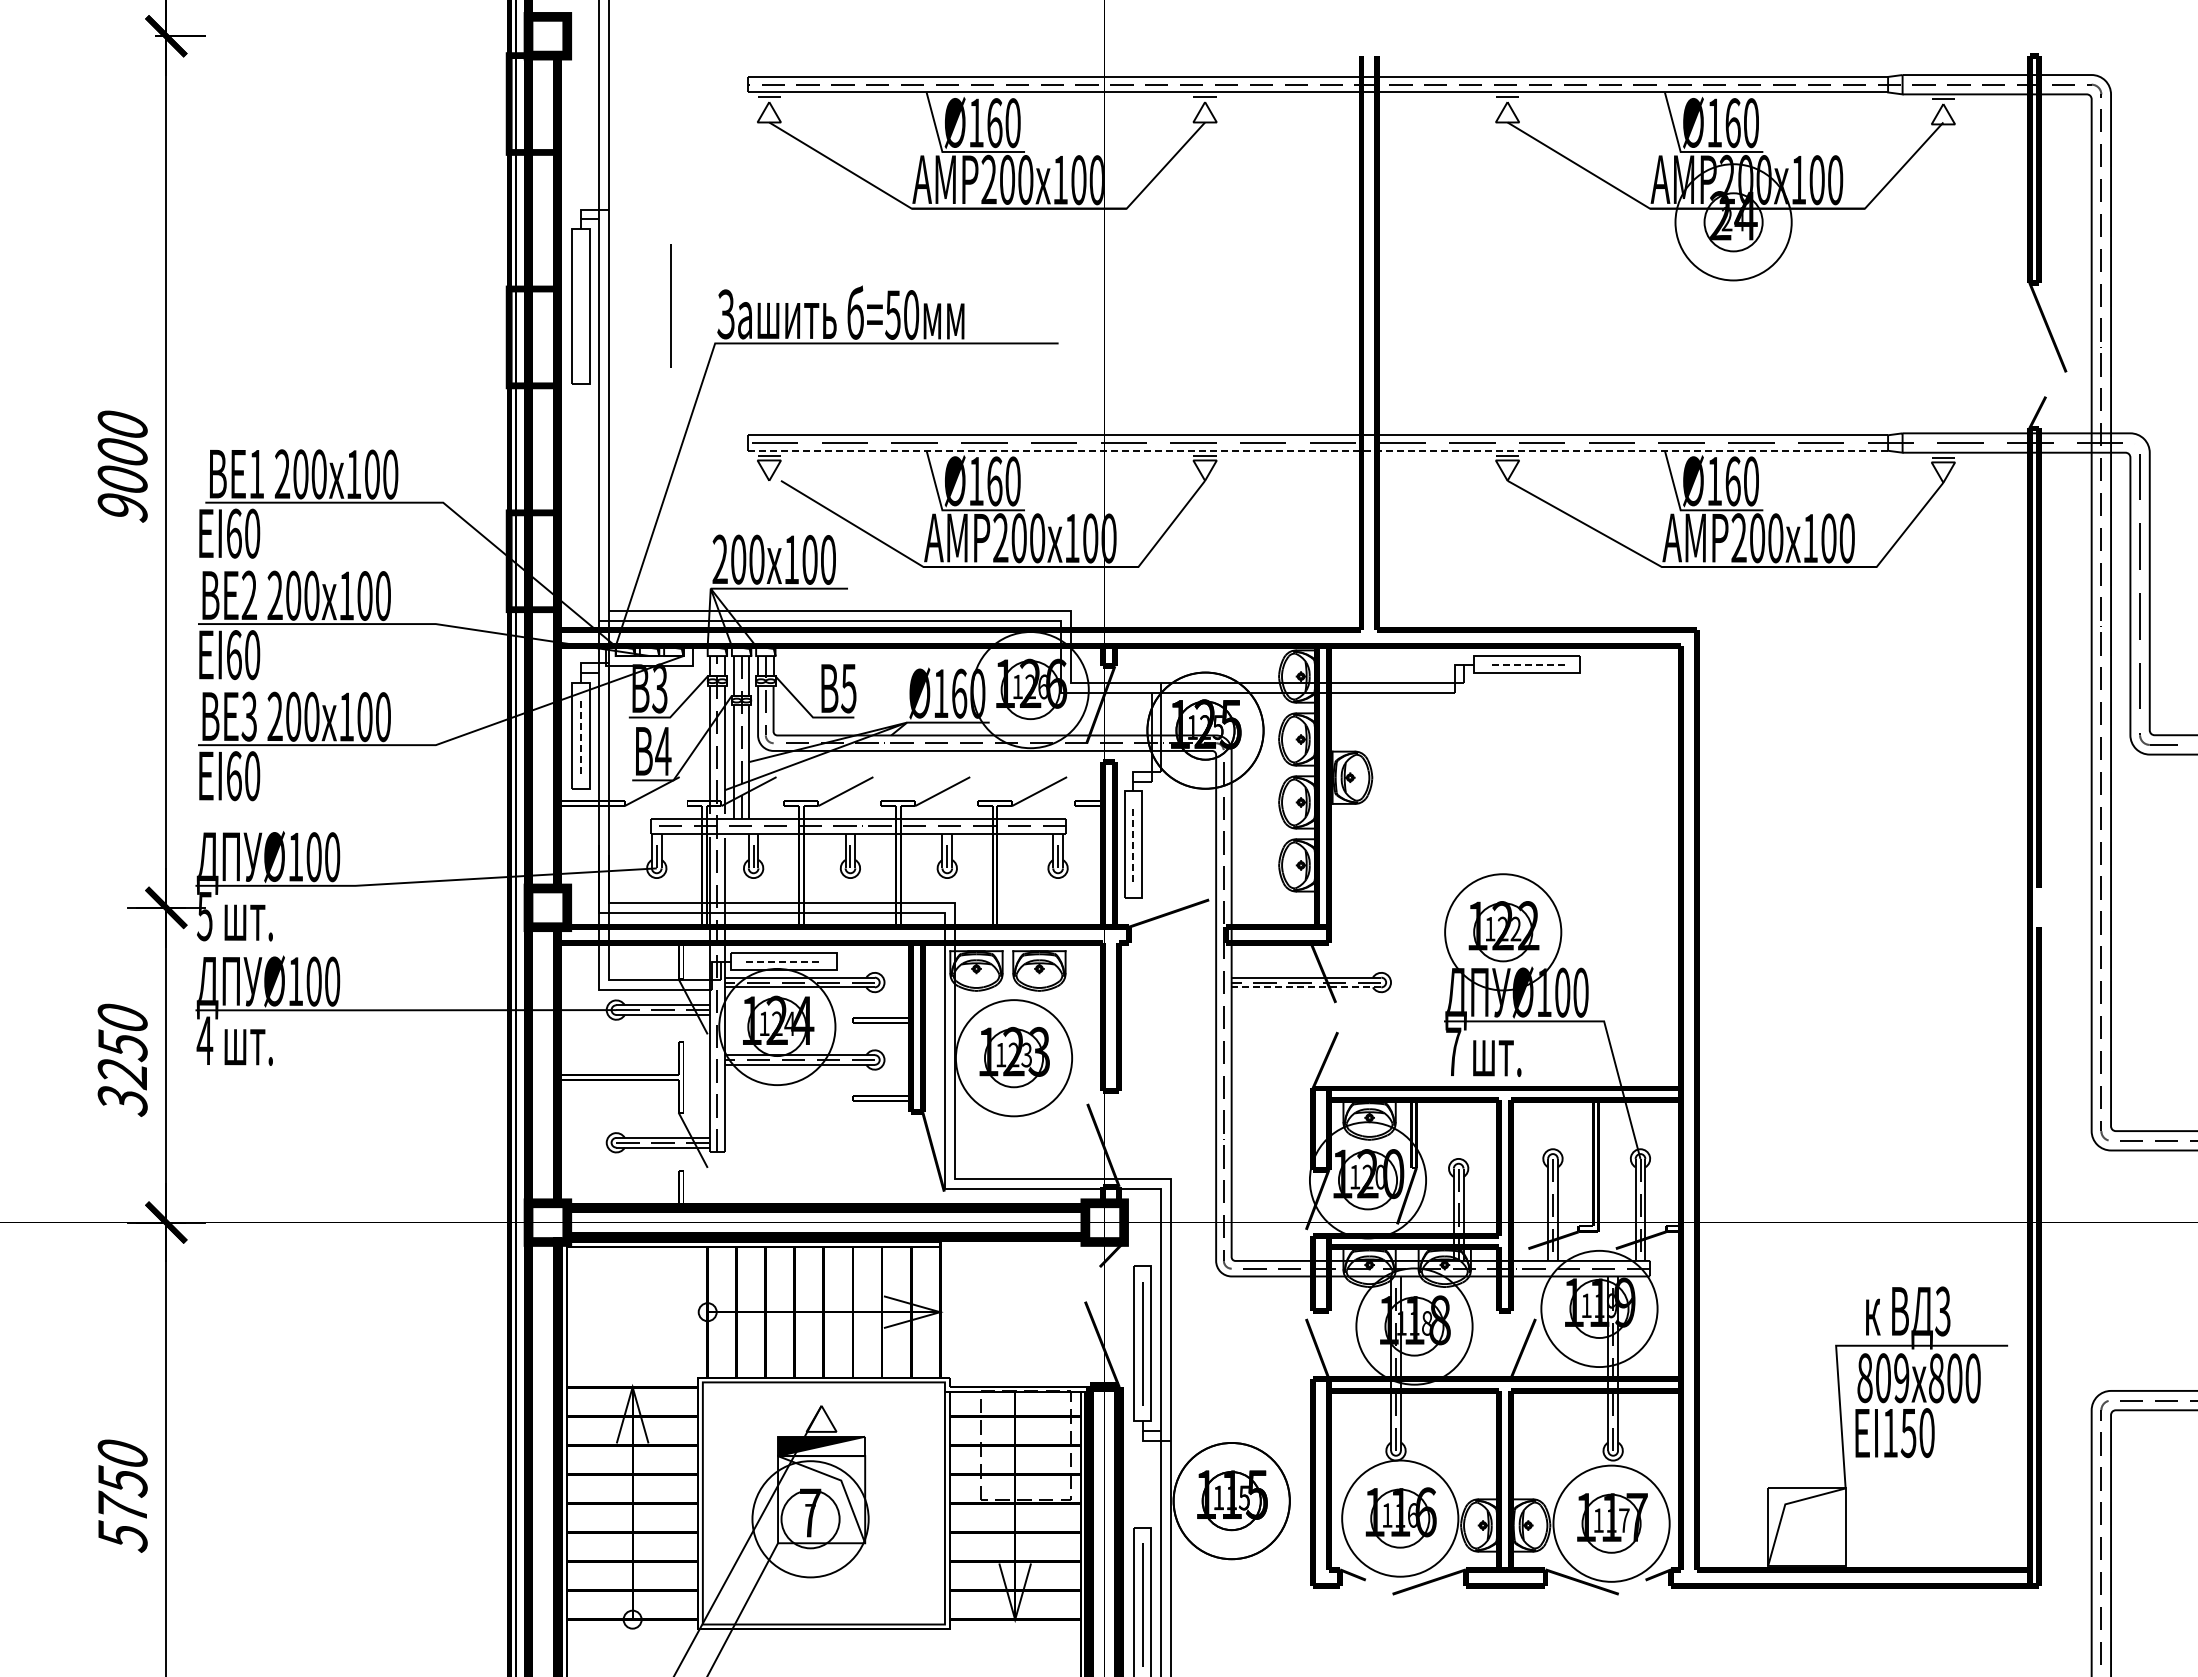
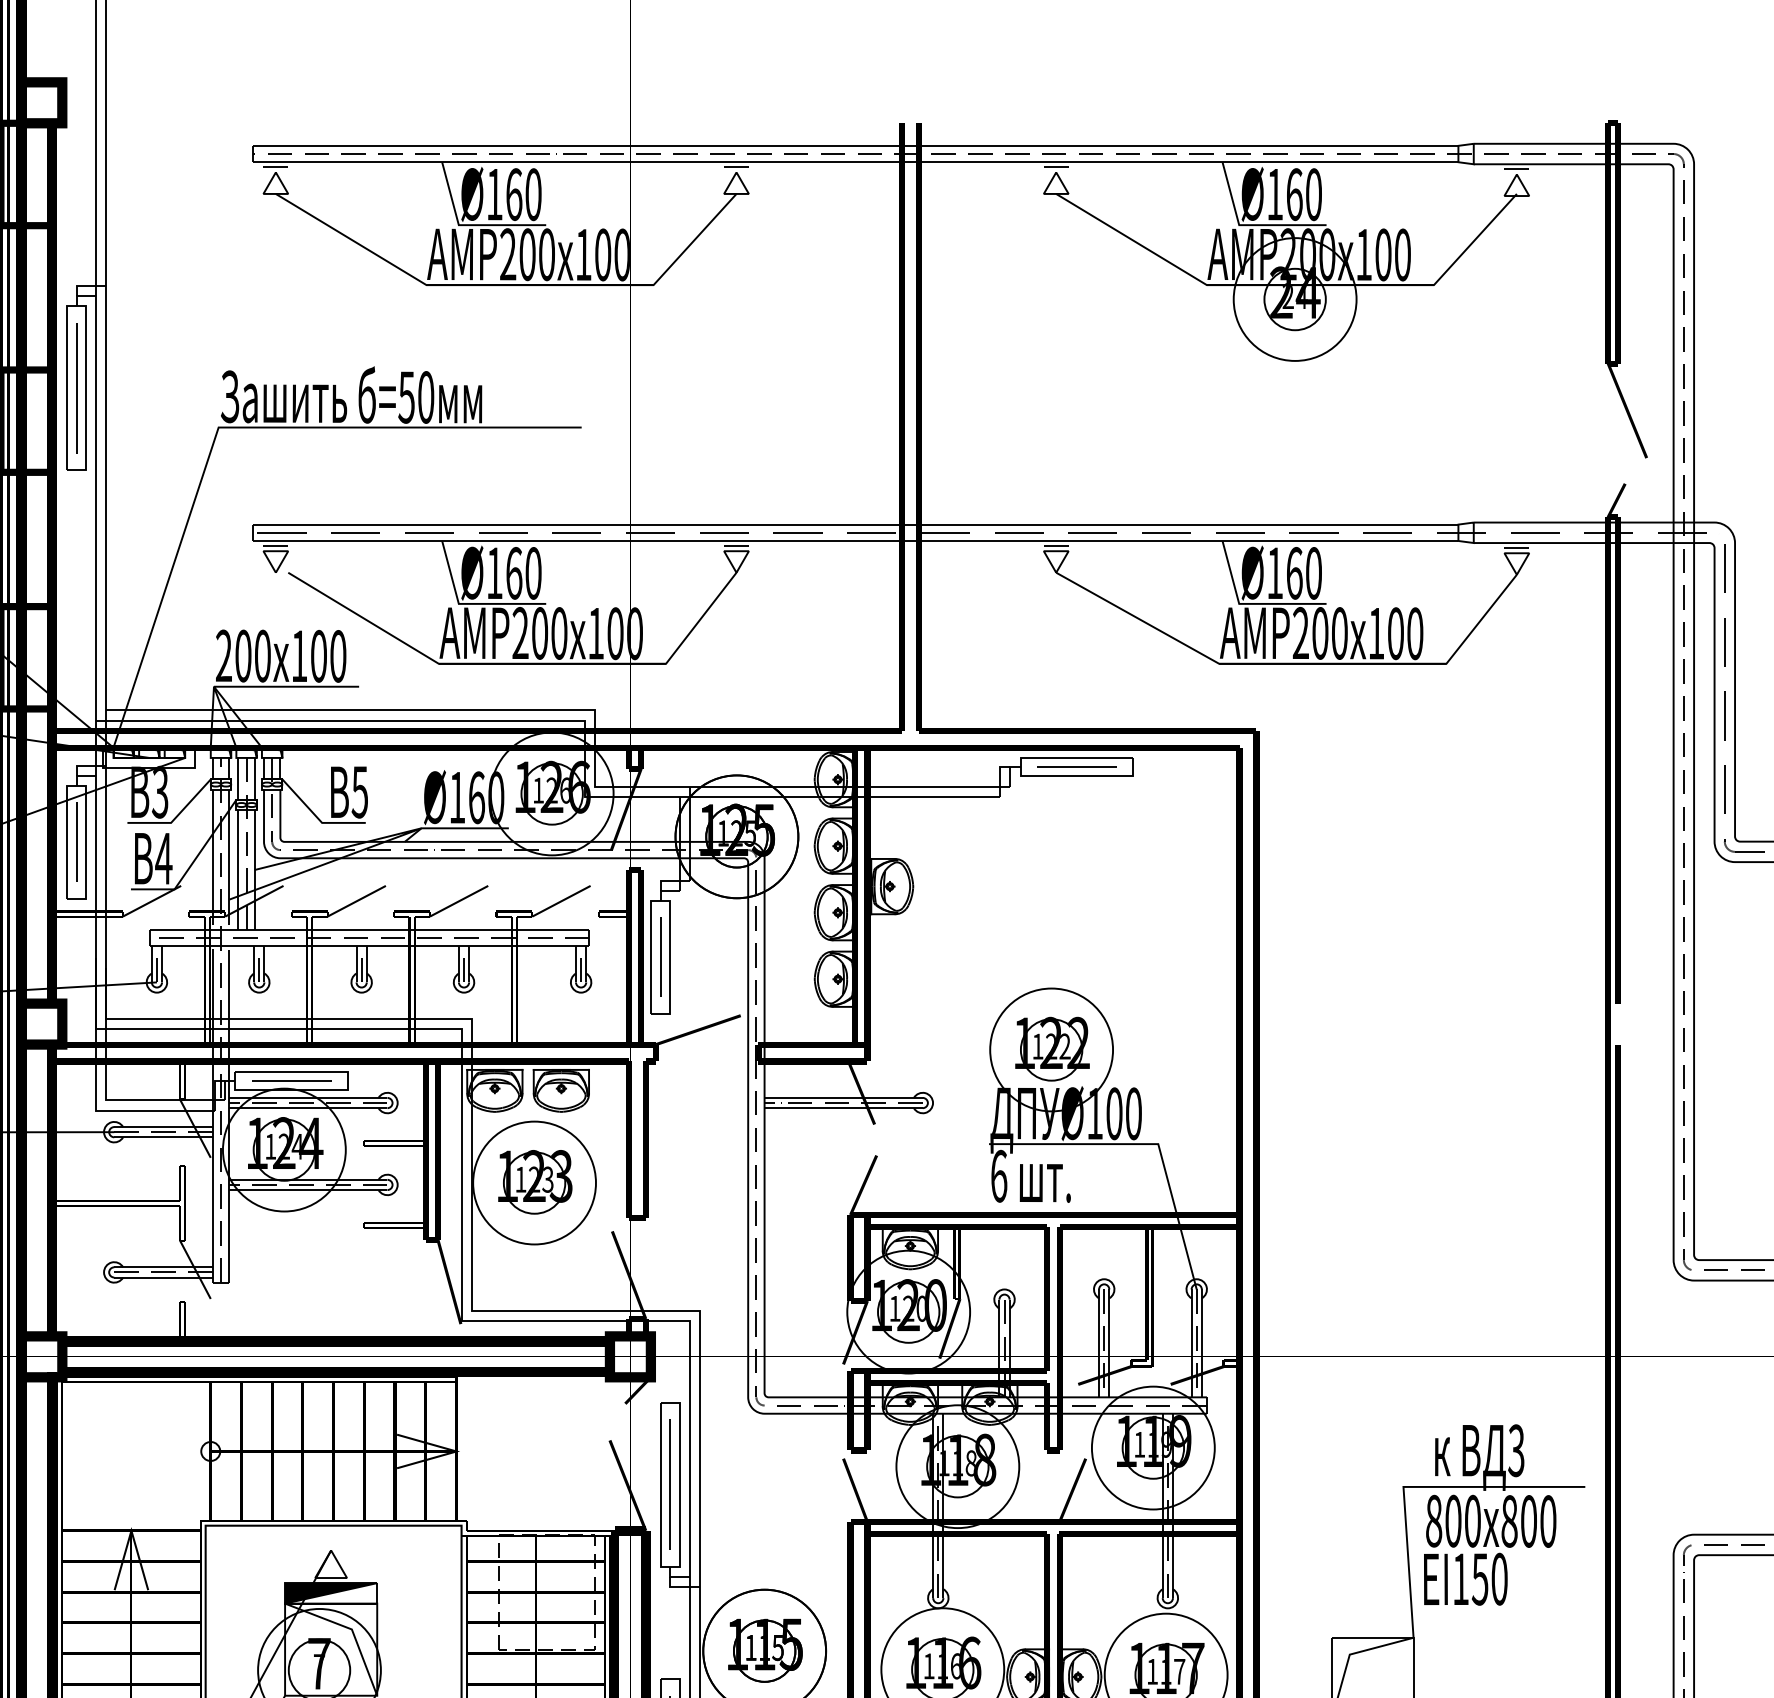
line: (670, 305) -> (76, 387), moved
line: (1318, 450) -> (856, 540), dashed -> solid
line: (1527, 664) -> (1077, 766), dashed -> solid
line: (580, 735) -> (76, 841), dashed -> solid
line: (1133, 844) -> (660, 957), dashed -> solid
line: (784, 961) -> (291, 1080), dashed -> solid
line: (1306, 987) -> (843, 1108), dashed -> solid
text: (1453, 1051) -> (999, 1175), 7 -> 6
text: (1901, 1378) -> (1472, 1521), 809 -> 800

